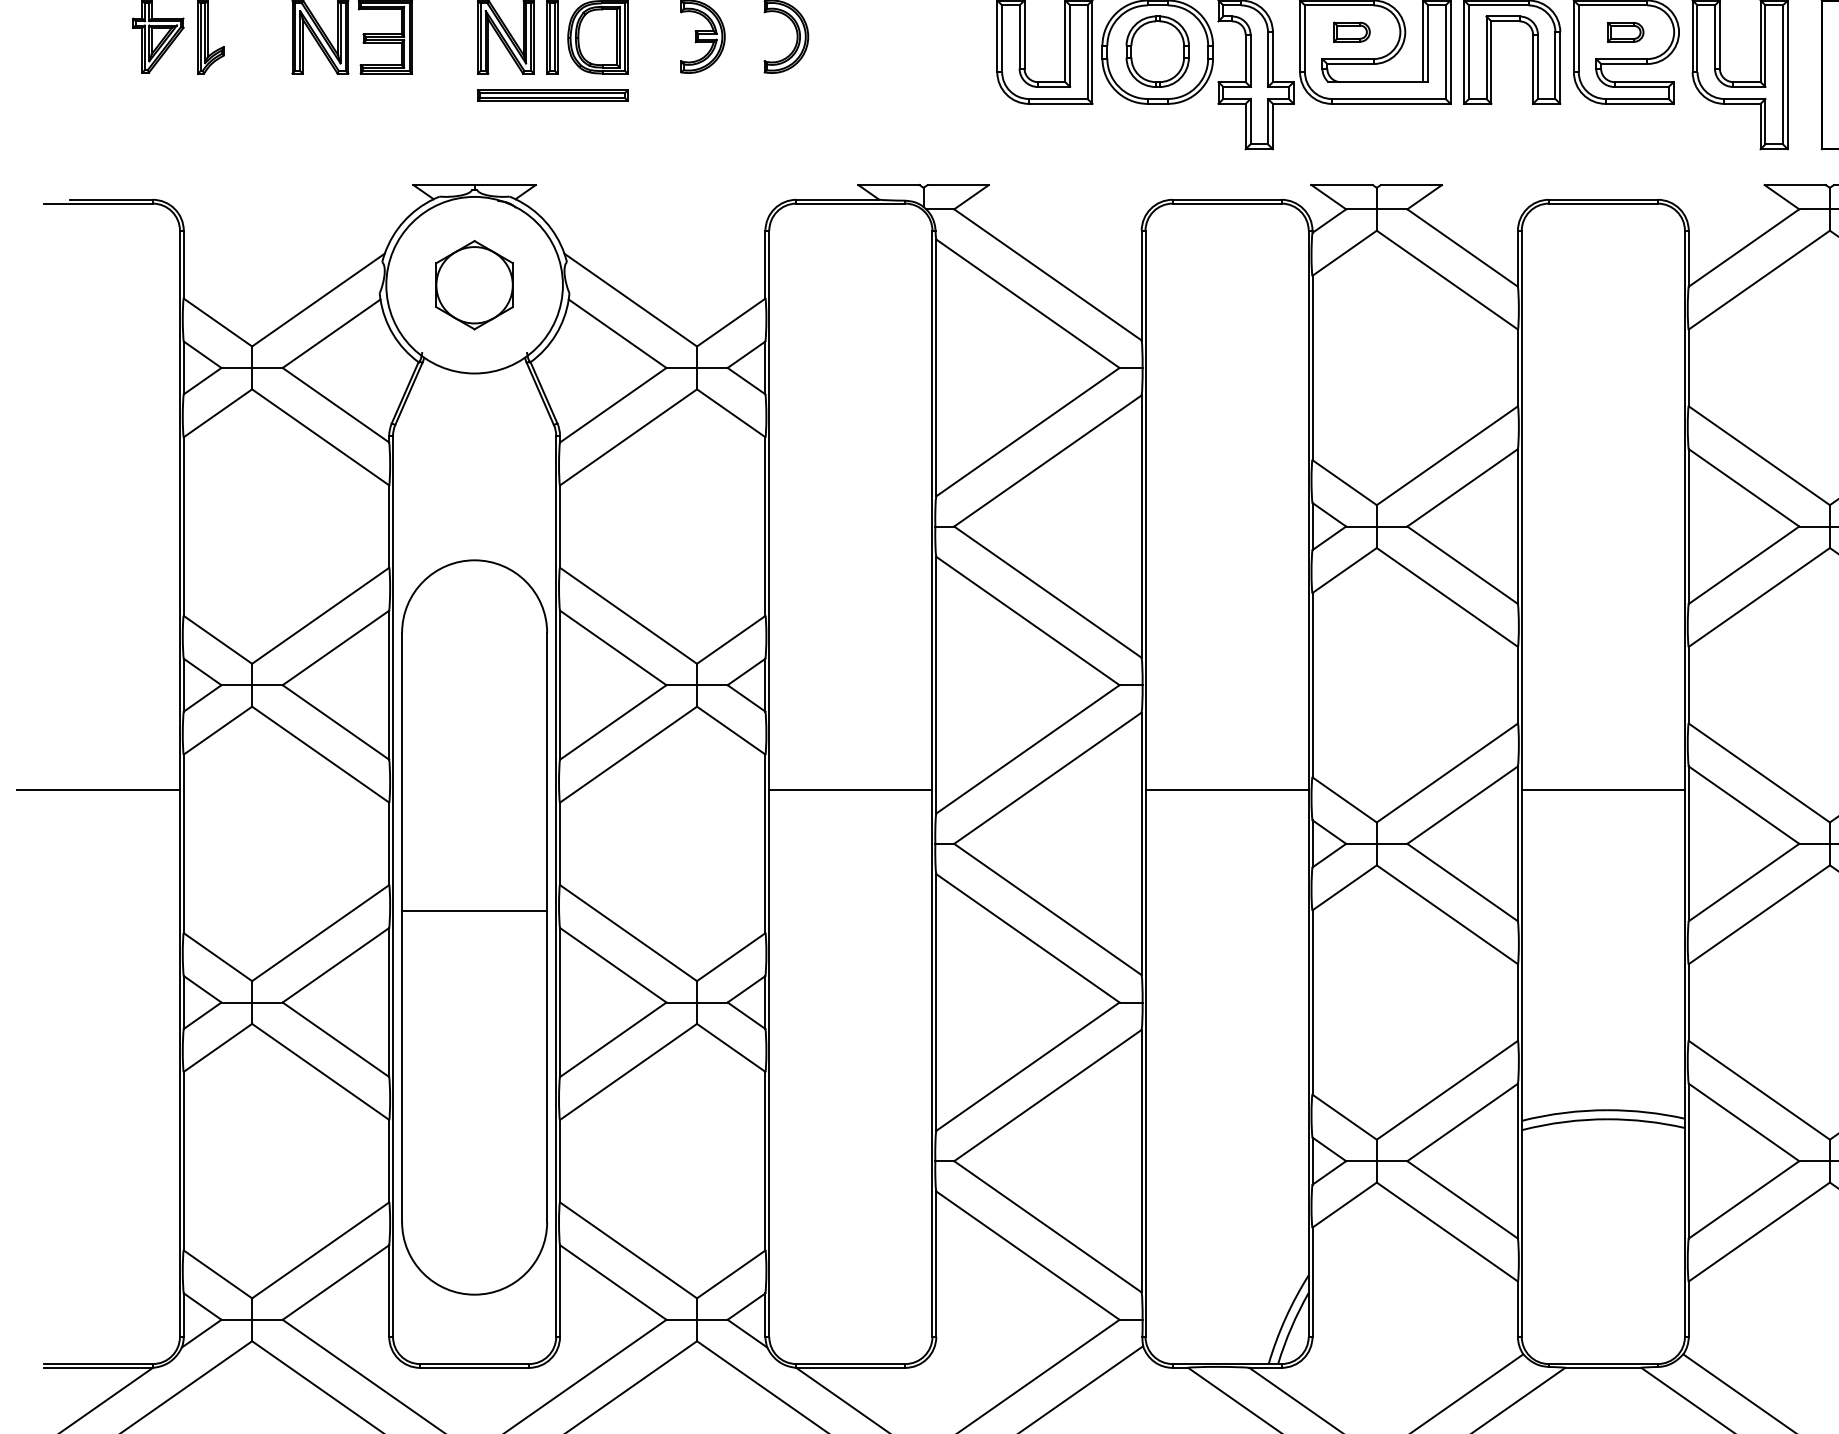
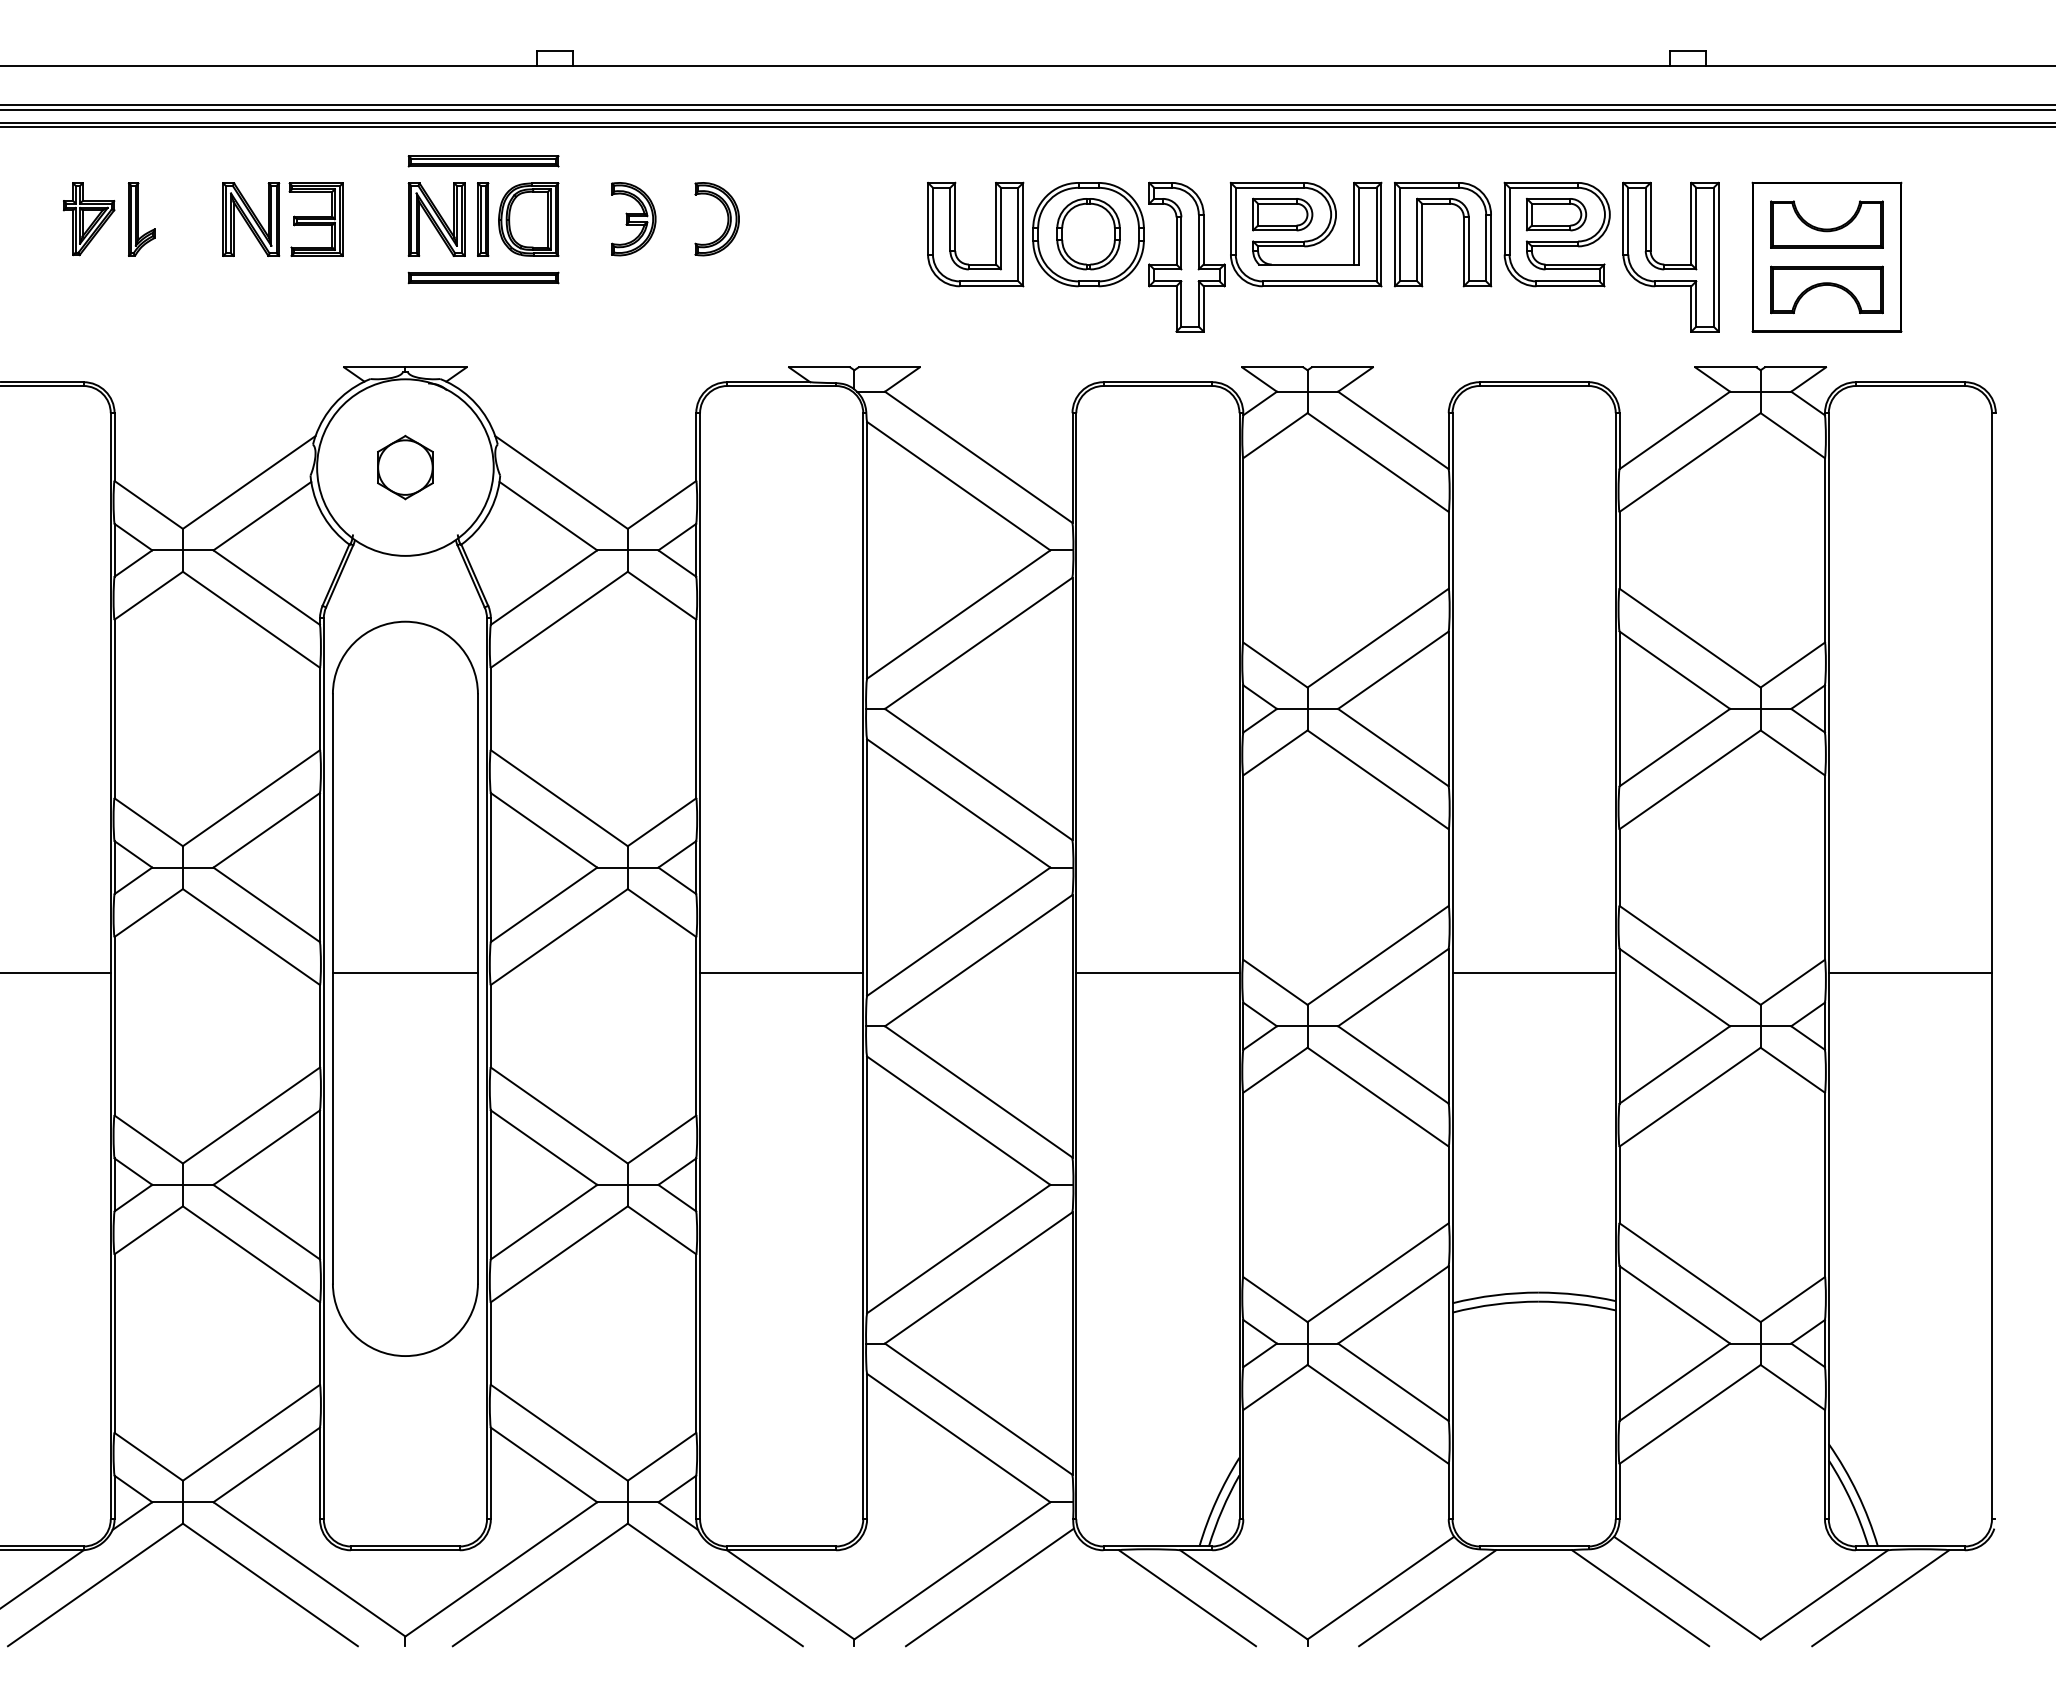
part: (1351, 32) -> (1282, 214), size x1.67
part: (1625, 32) -> (1556, 214), size x1.67
part: (474, 285) -> (405, 467), size x0.71
part: (474, 927) -> (405, 988), moved

